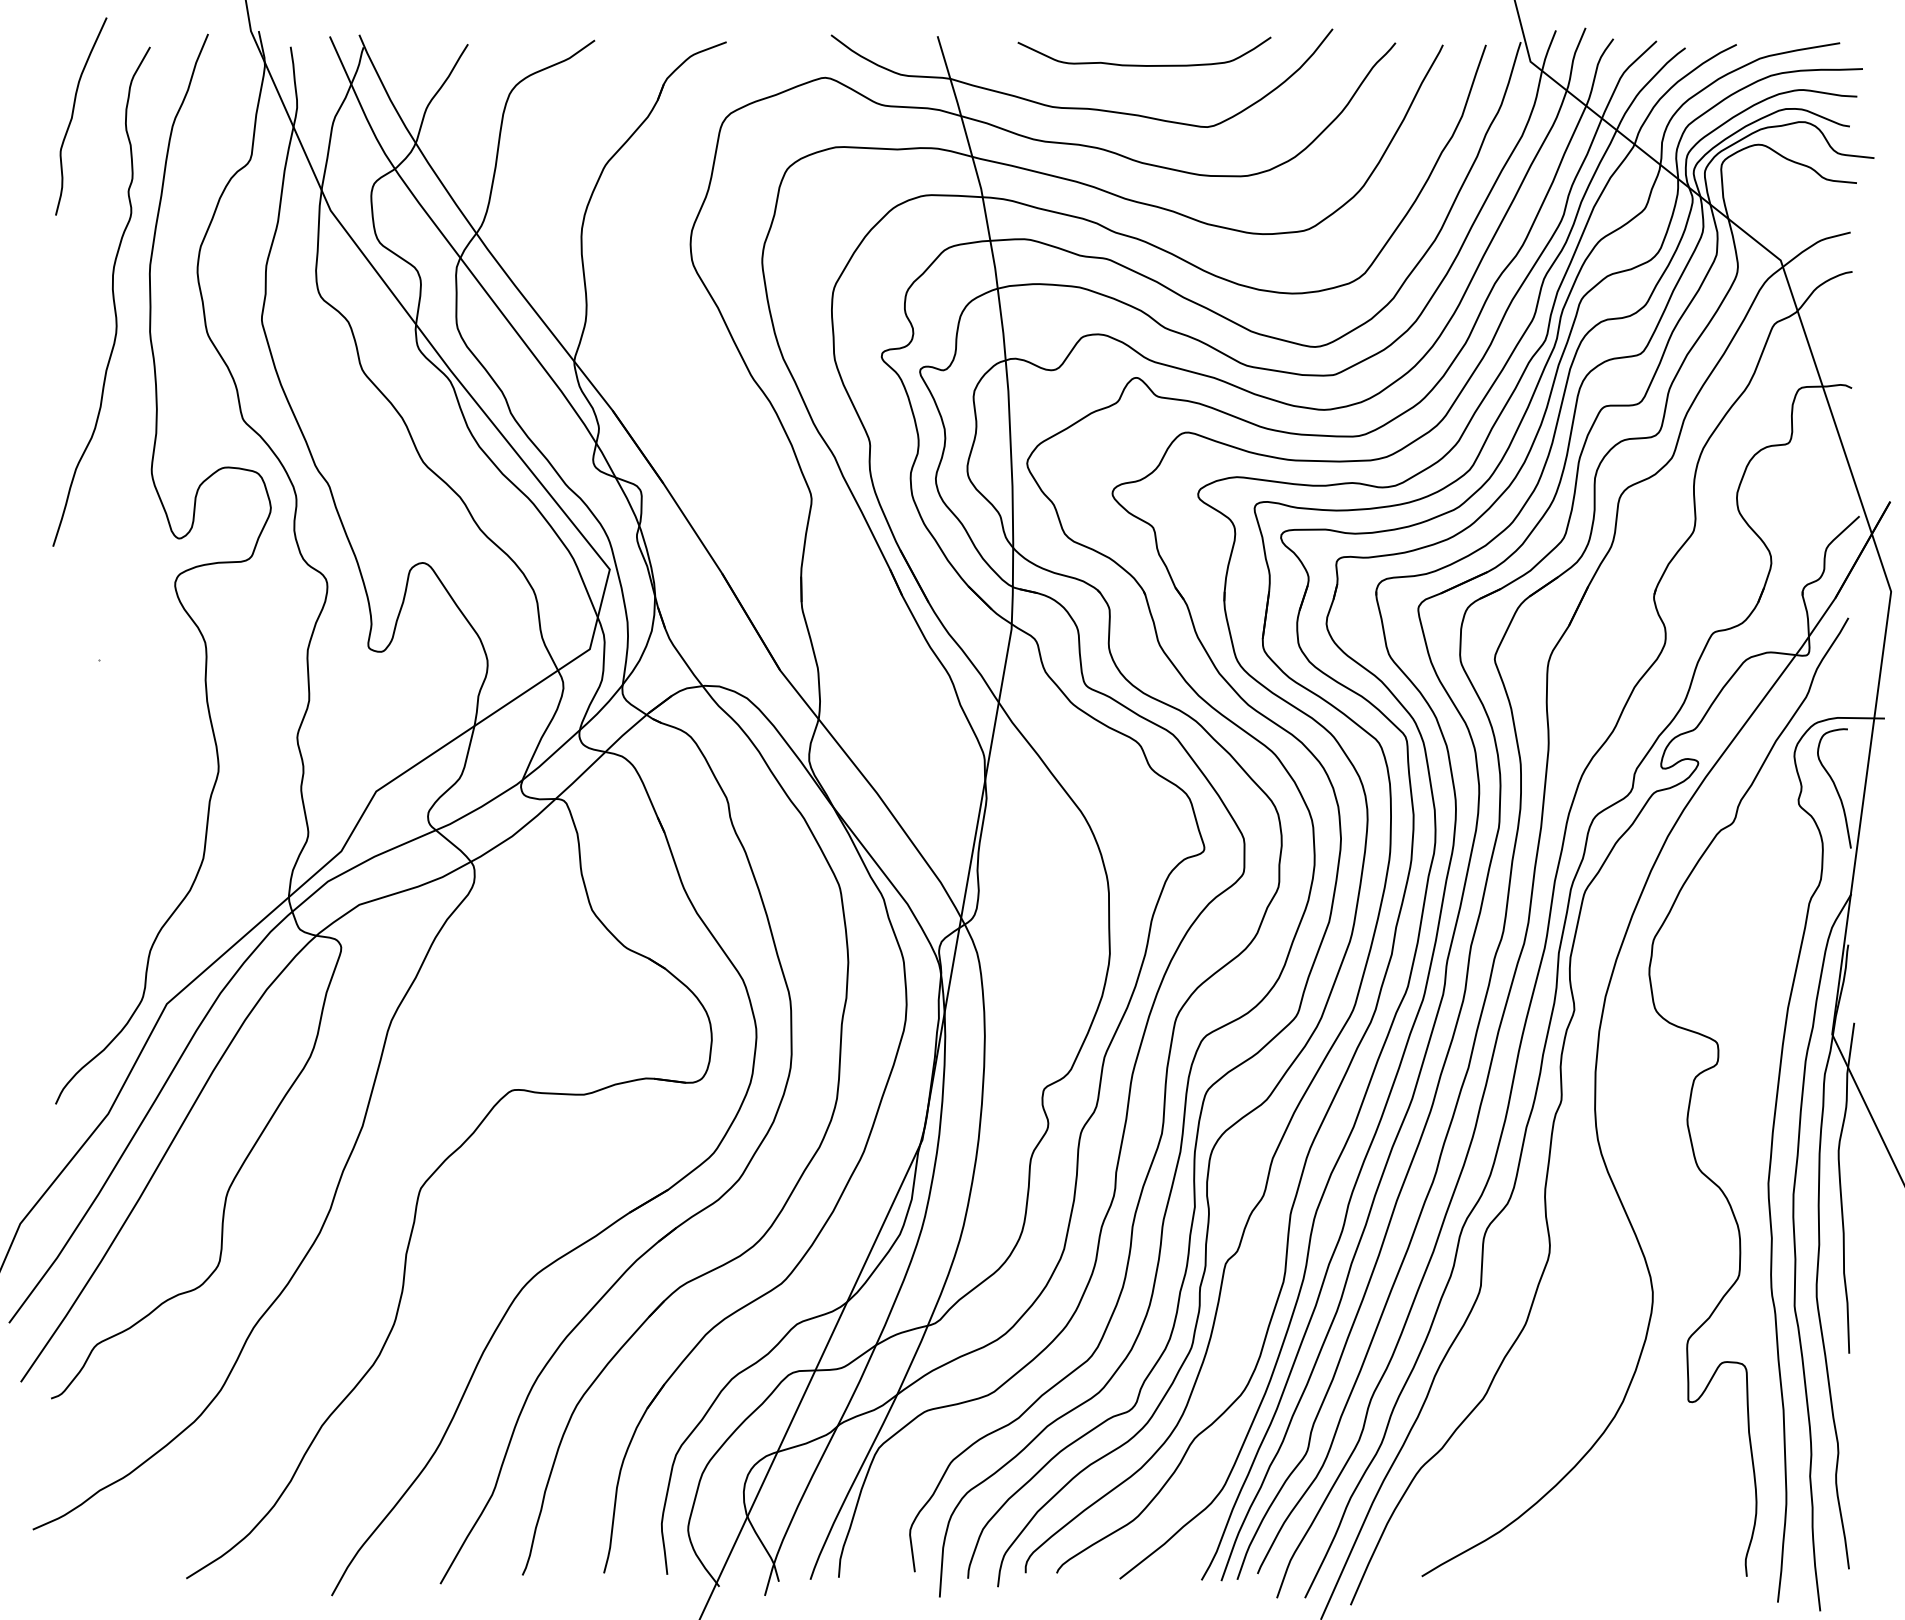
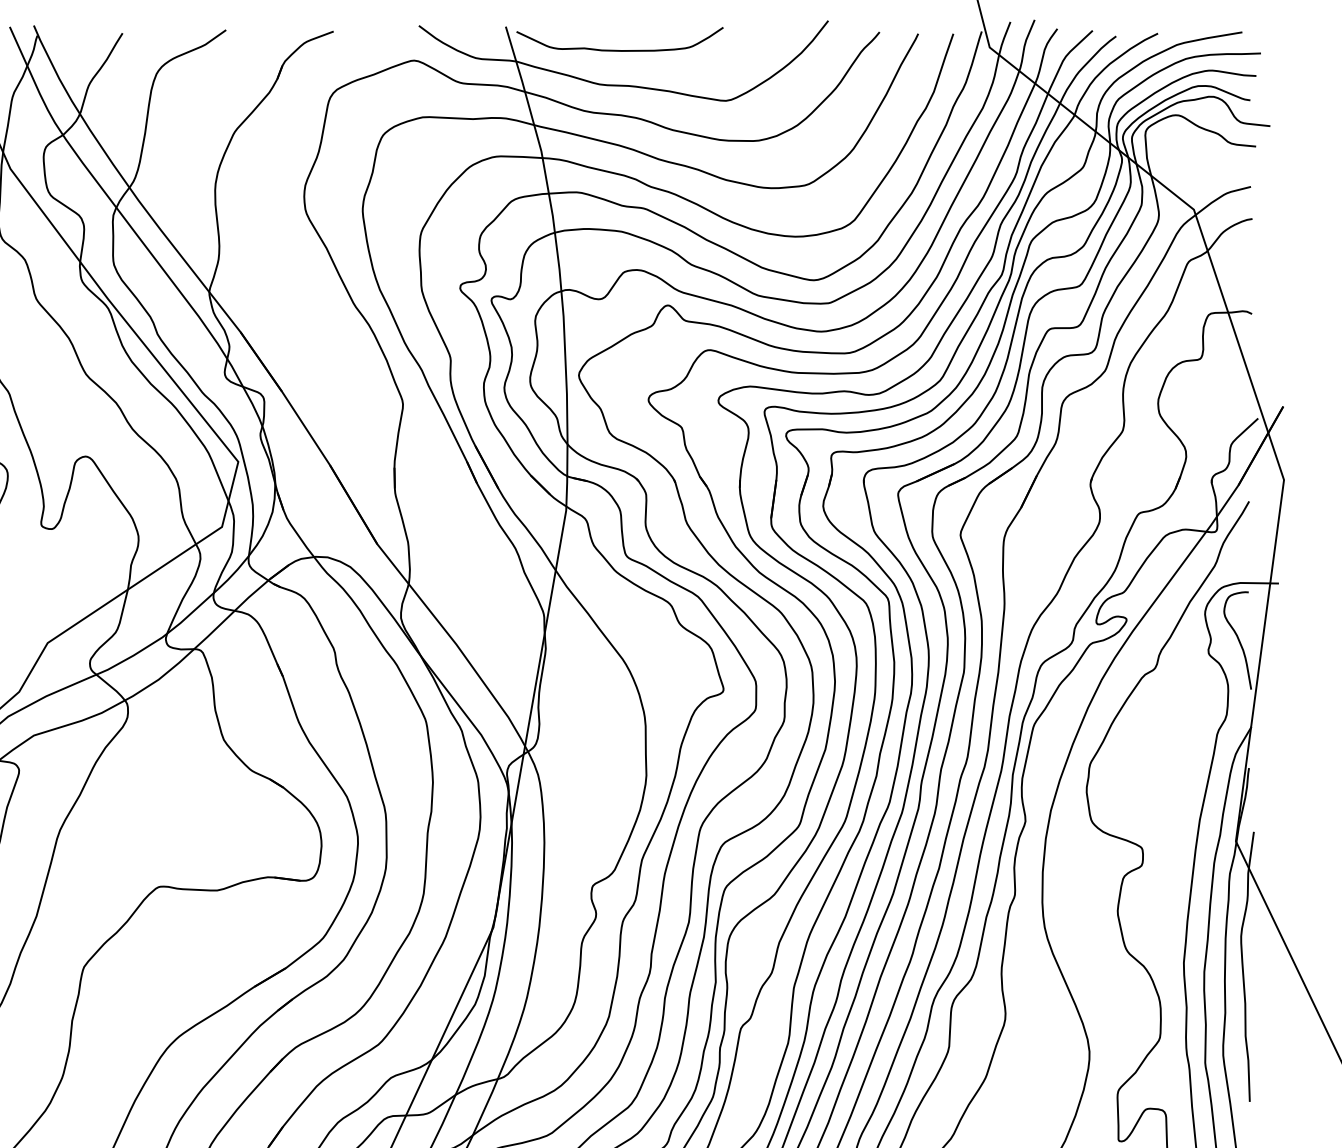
curve: (1141, 64) -> (617, 49), moved

